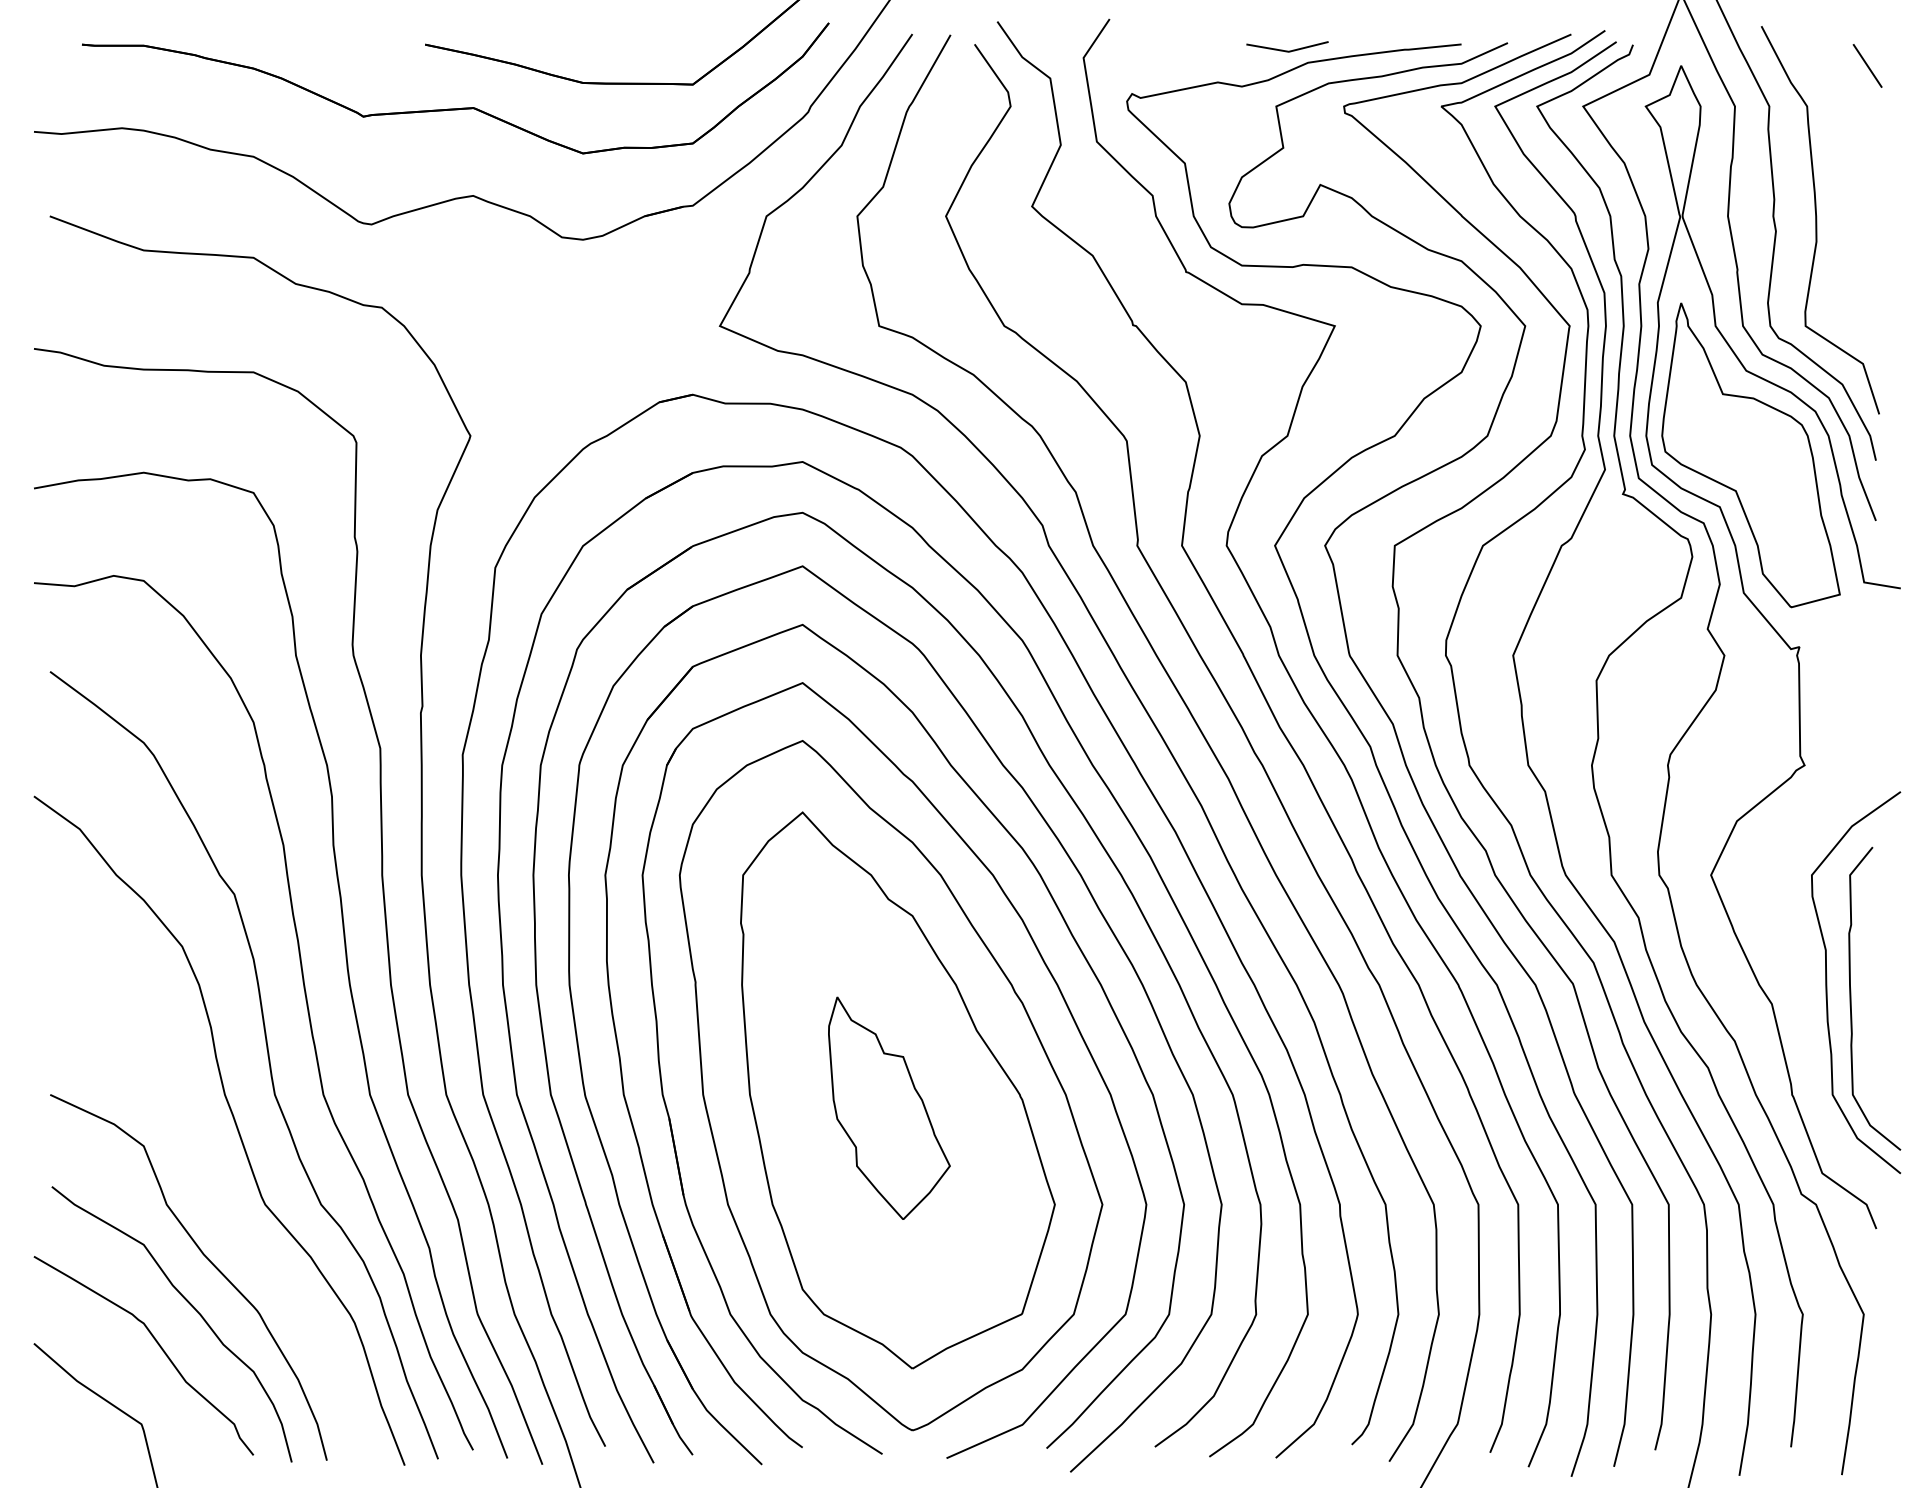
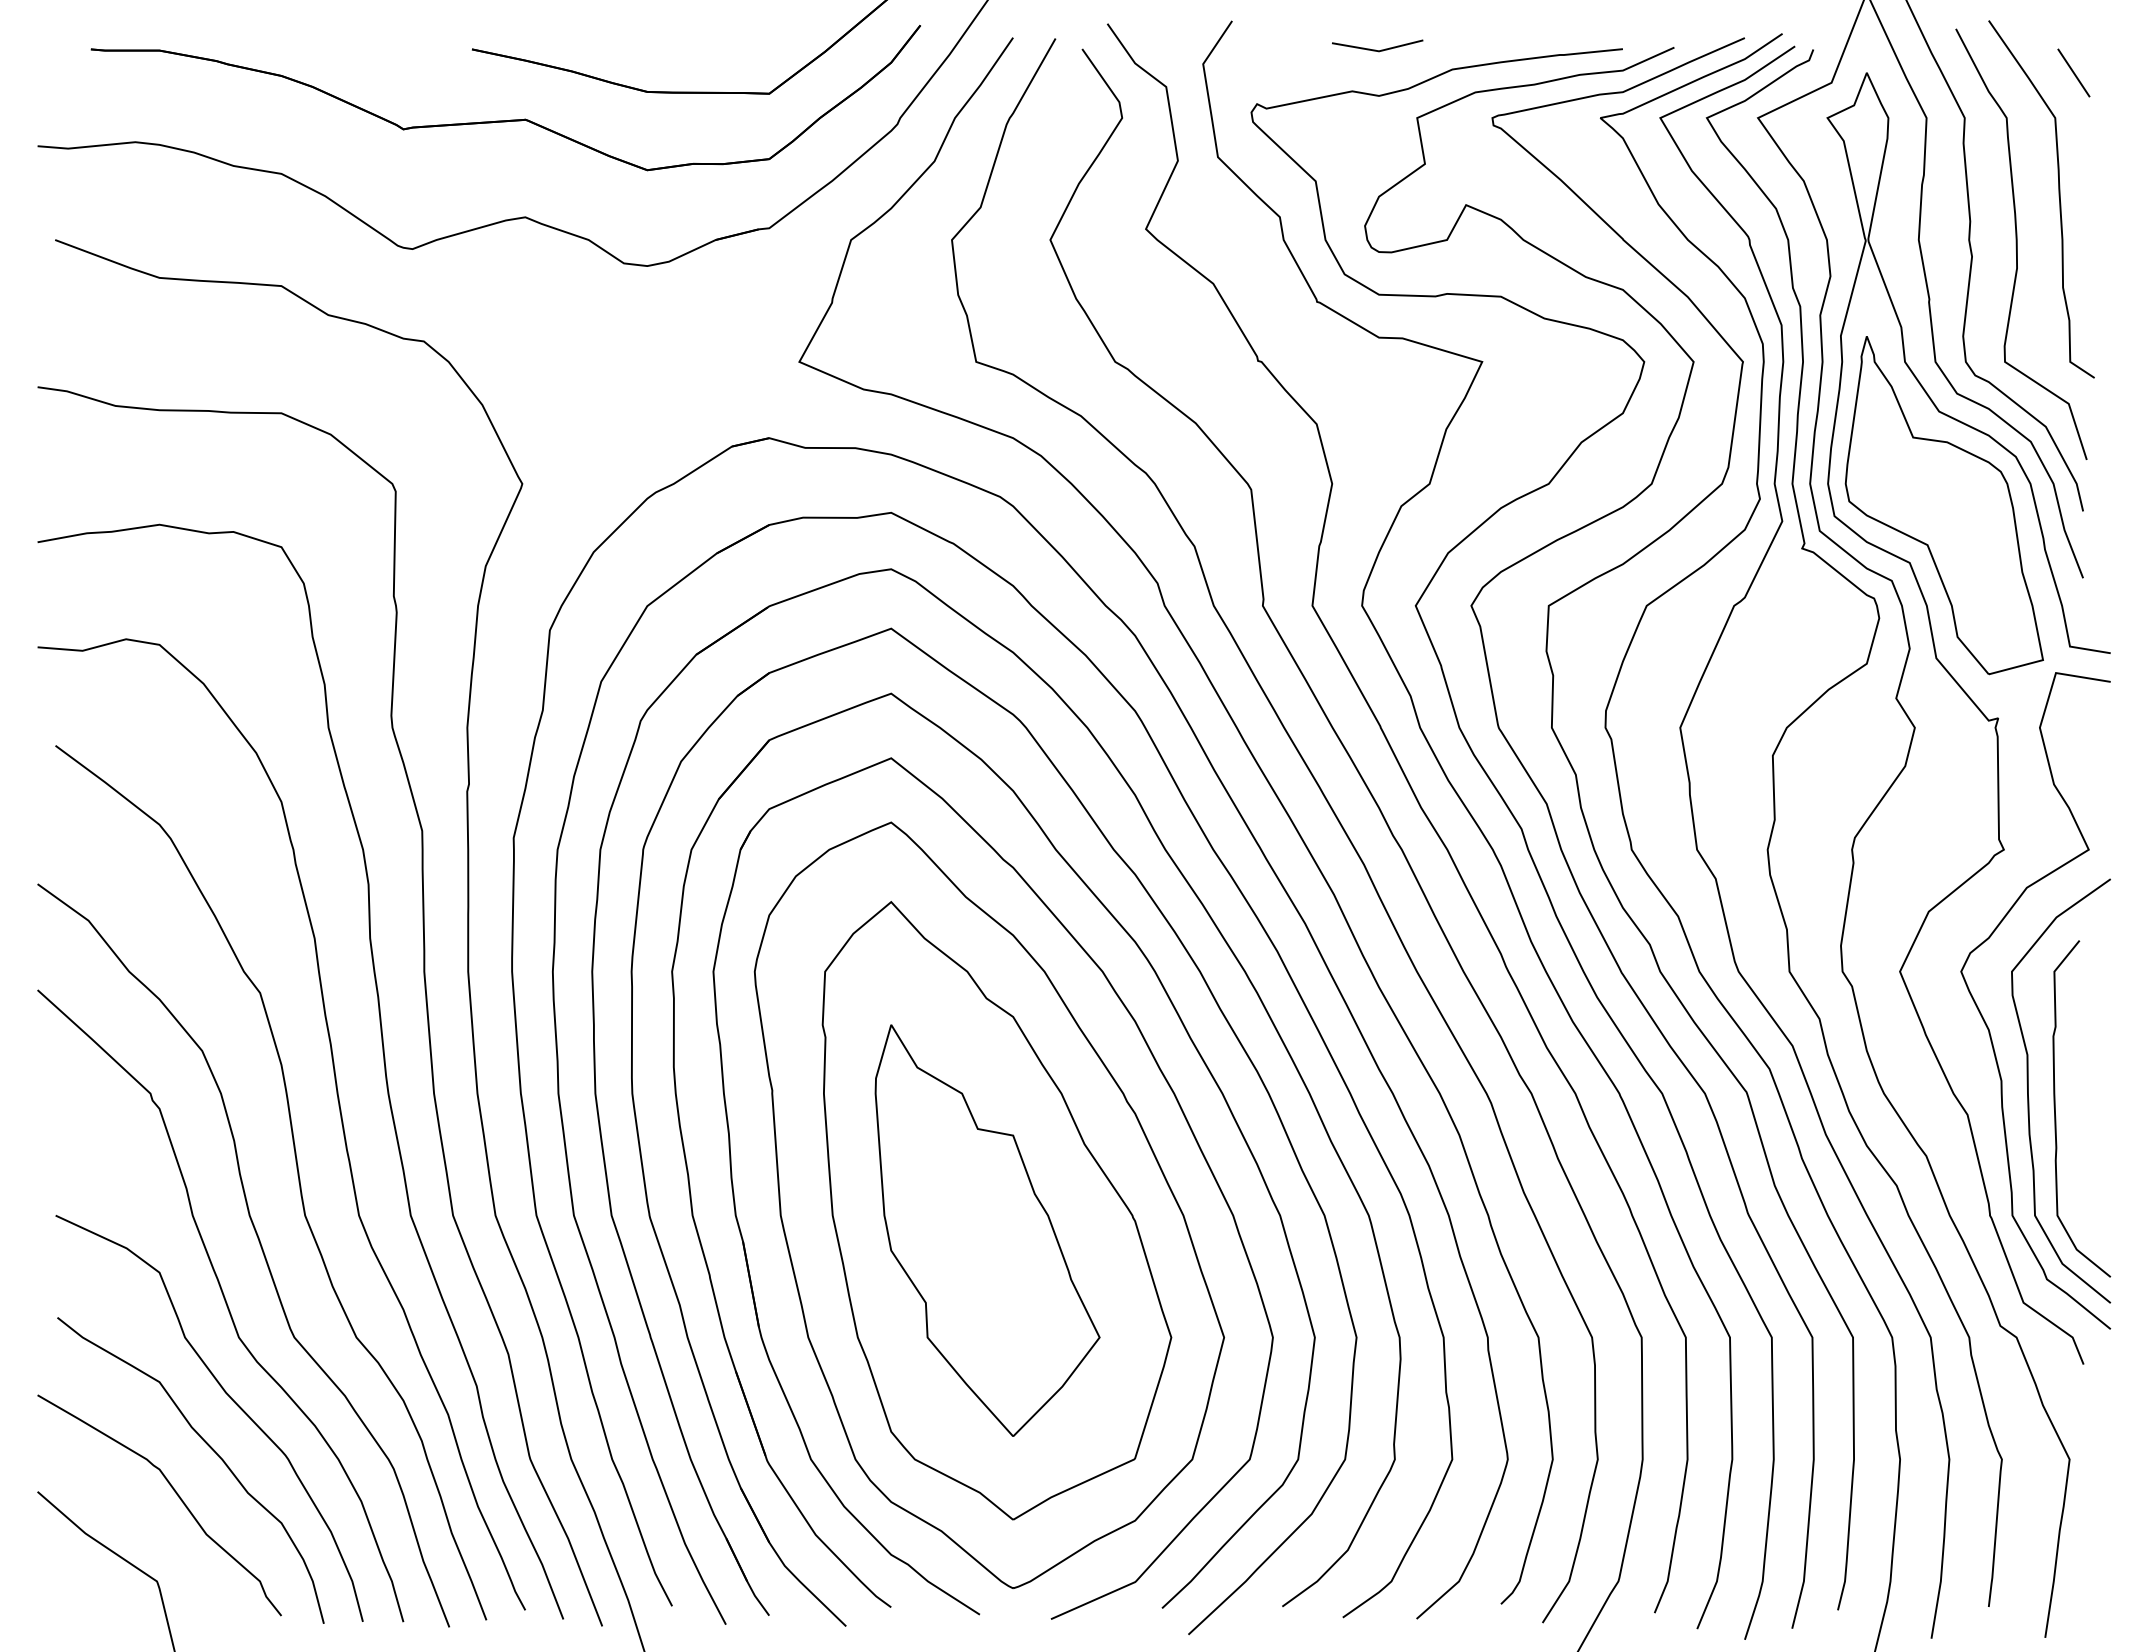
line: (1285, 50) -> (1375, 49), moved
curve: (1853, 177) -> (2058, 196), added
curve: (1789, 922) -> (1987, 1024), added
part: (889, 1108) -> (987, 1230), size x1.67
curve: (203, 1174) -> (225, 1304), added

